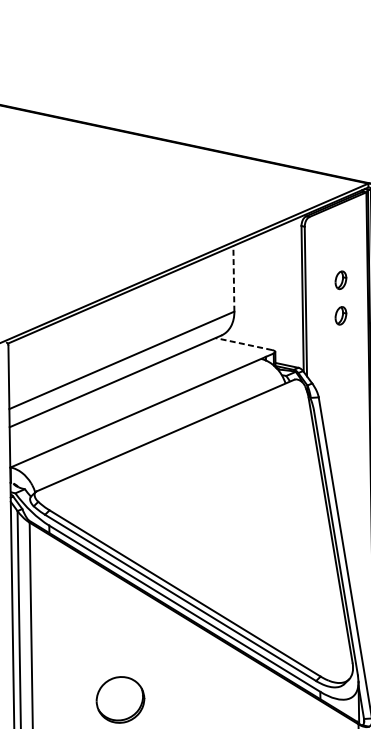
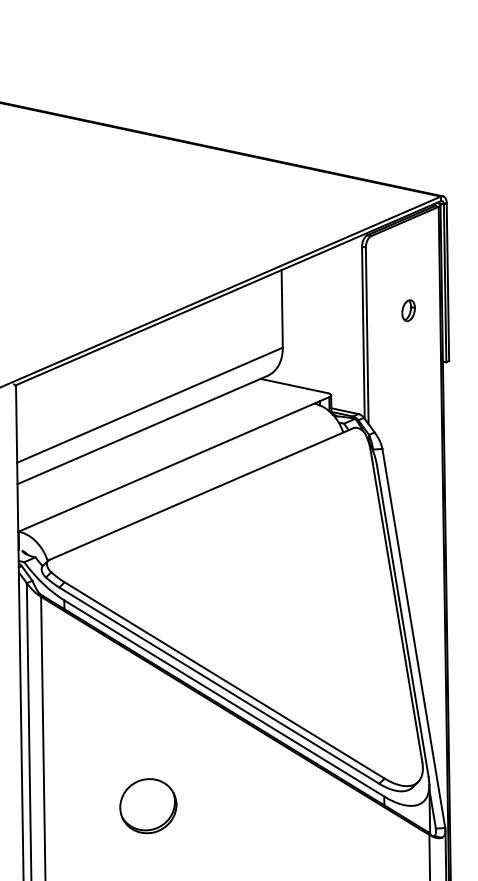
line: (234, 278) -> (282, 308), dashed -> solid
part: (340, 315) -> (408, 352), removed
line: (243, 343) -> (293, 385), dashed -> solid

